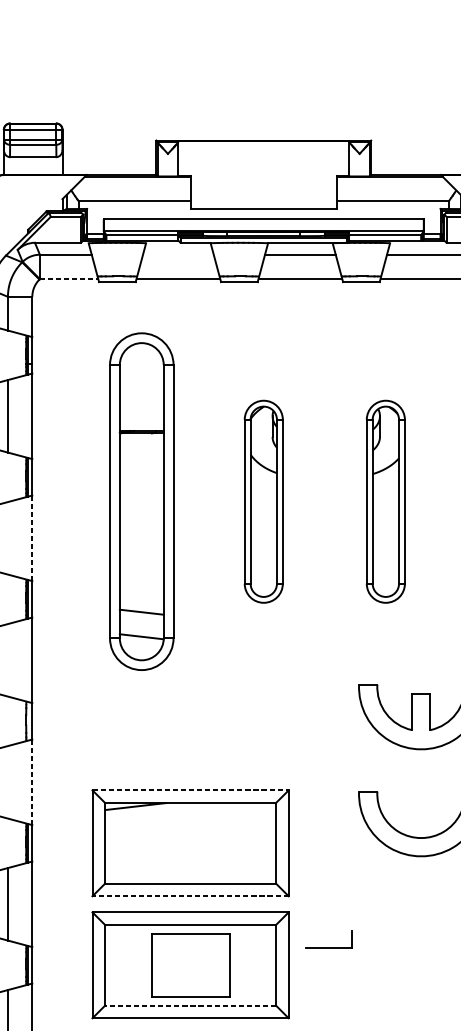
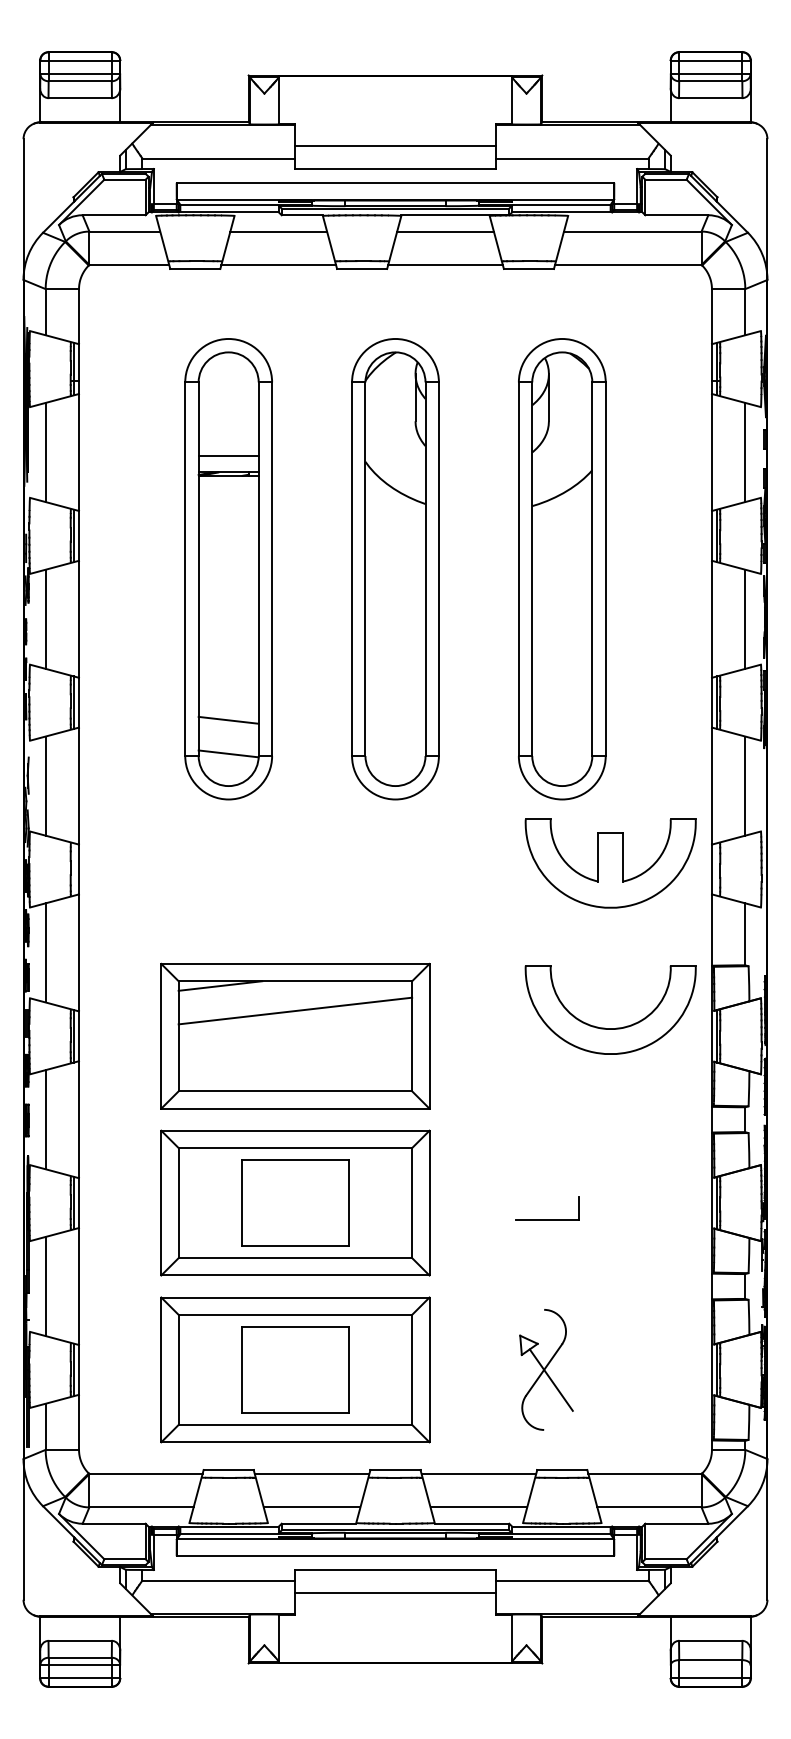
line: (263, 191) -> (395, 145), added
line: (178, 254) -> (278, 231), added
line: (69, 278) -> (129, 264), dashed -> solid
line: (141, 418) -> (228, 455), added
part: (263, 501) -> (395, 569), size x1.67
part: (385, 501) -> (562, 569), size x1.67
line: (7, 537) -> (45, 618), added
line: (32, 538) -> (79, 619), dashed -> solid
line: (7, 659) -> (45, 785), added
line: (7, 782) -> (45, 952), added
line: (32, 782) -> (79, 953), dashed -> solid
line: (190, 790) -> (295, 963), dashed -> solid
line: (190, 824) -> (295, 1010), added
line: (189, 896) -> (294, 1108), dashed -> solid
part: (328, 947) -> (547, 1219), moved
line: (190, 1005) -> (295, 1258), dashed -> solid

